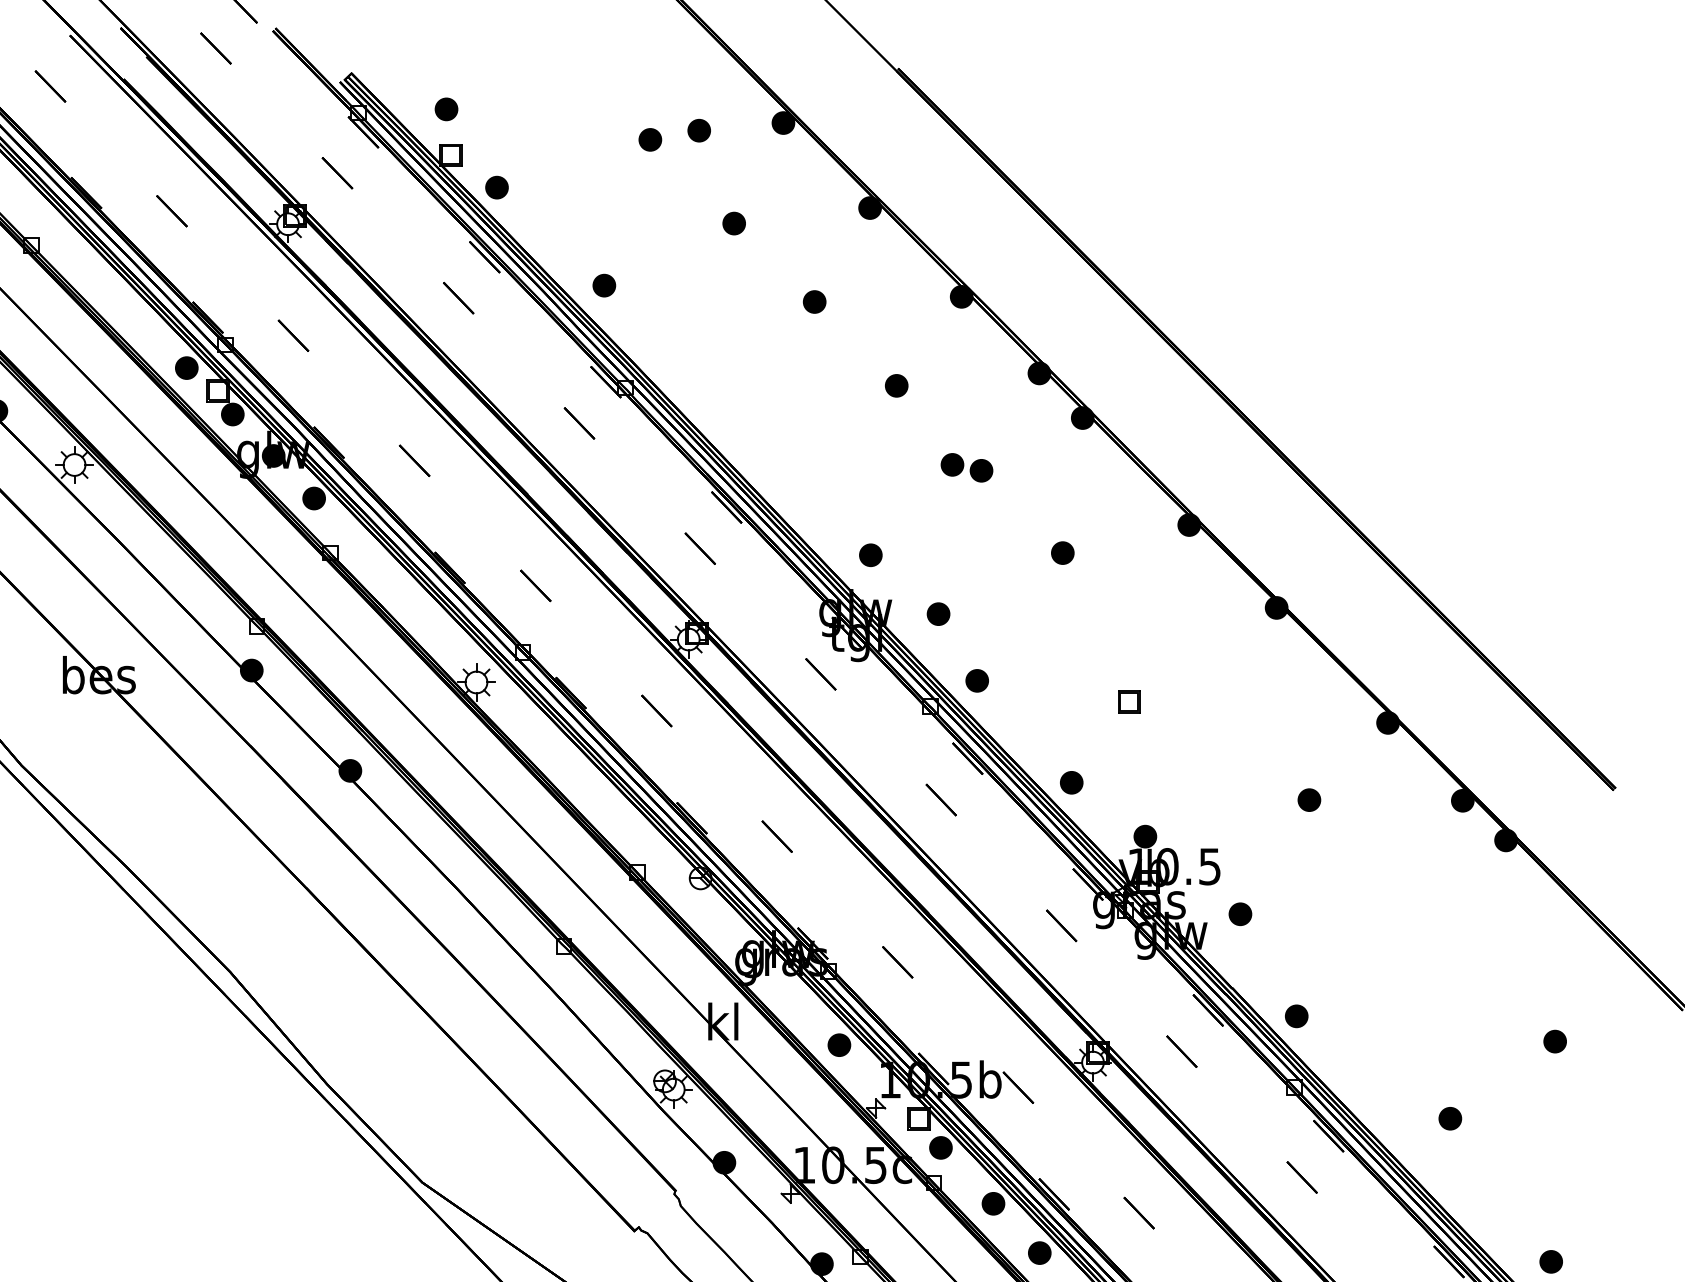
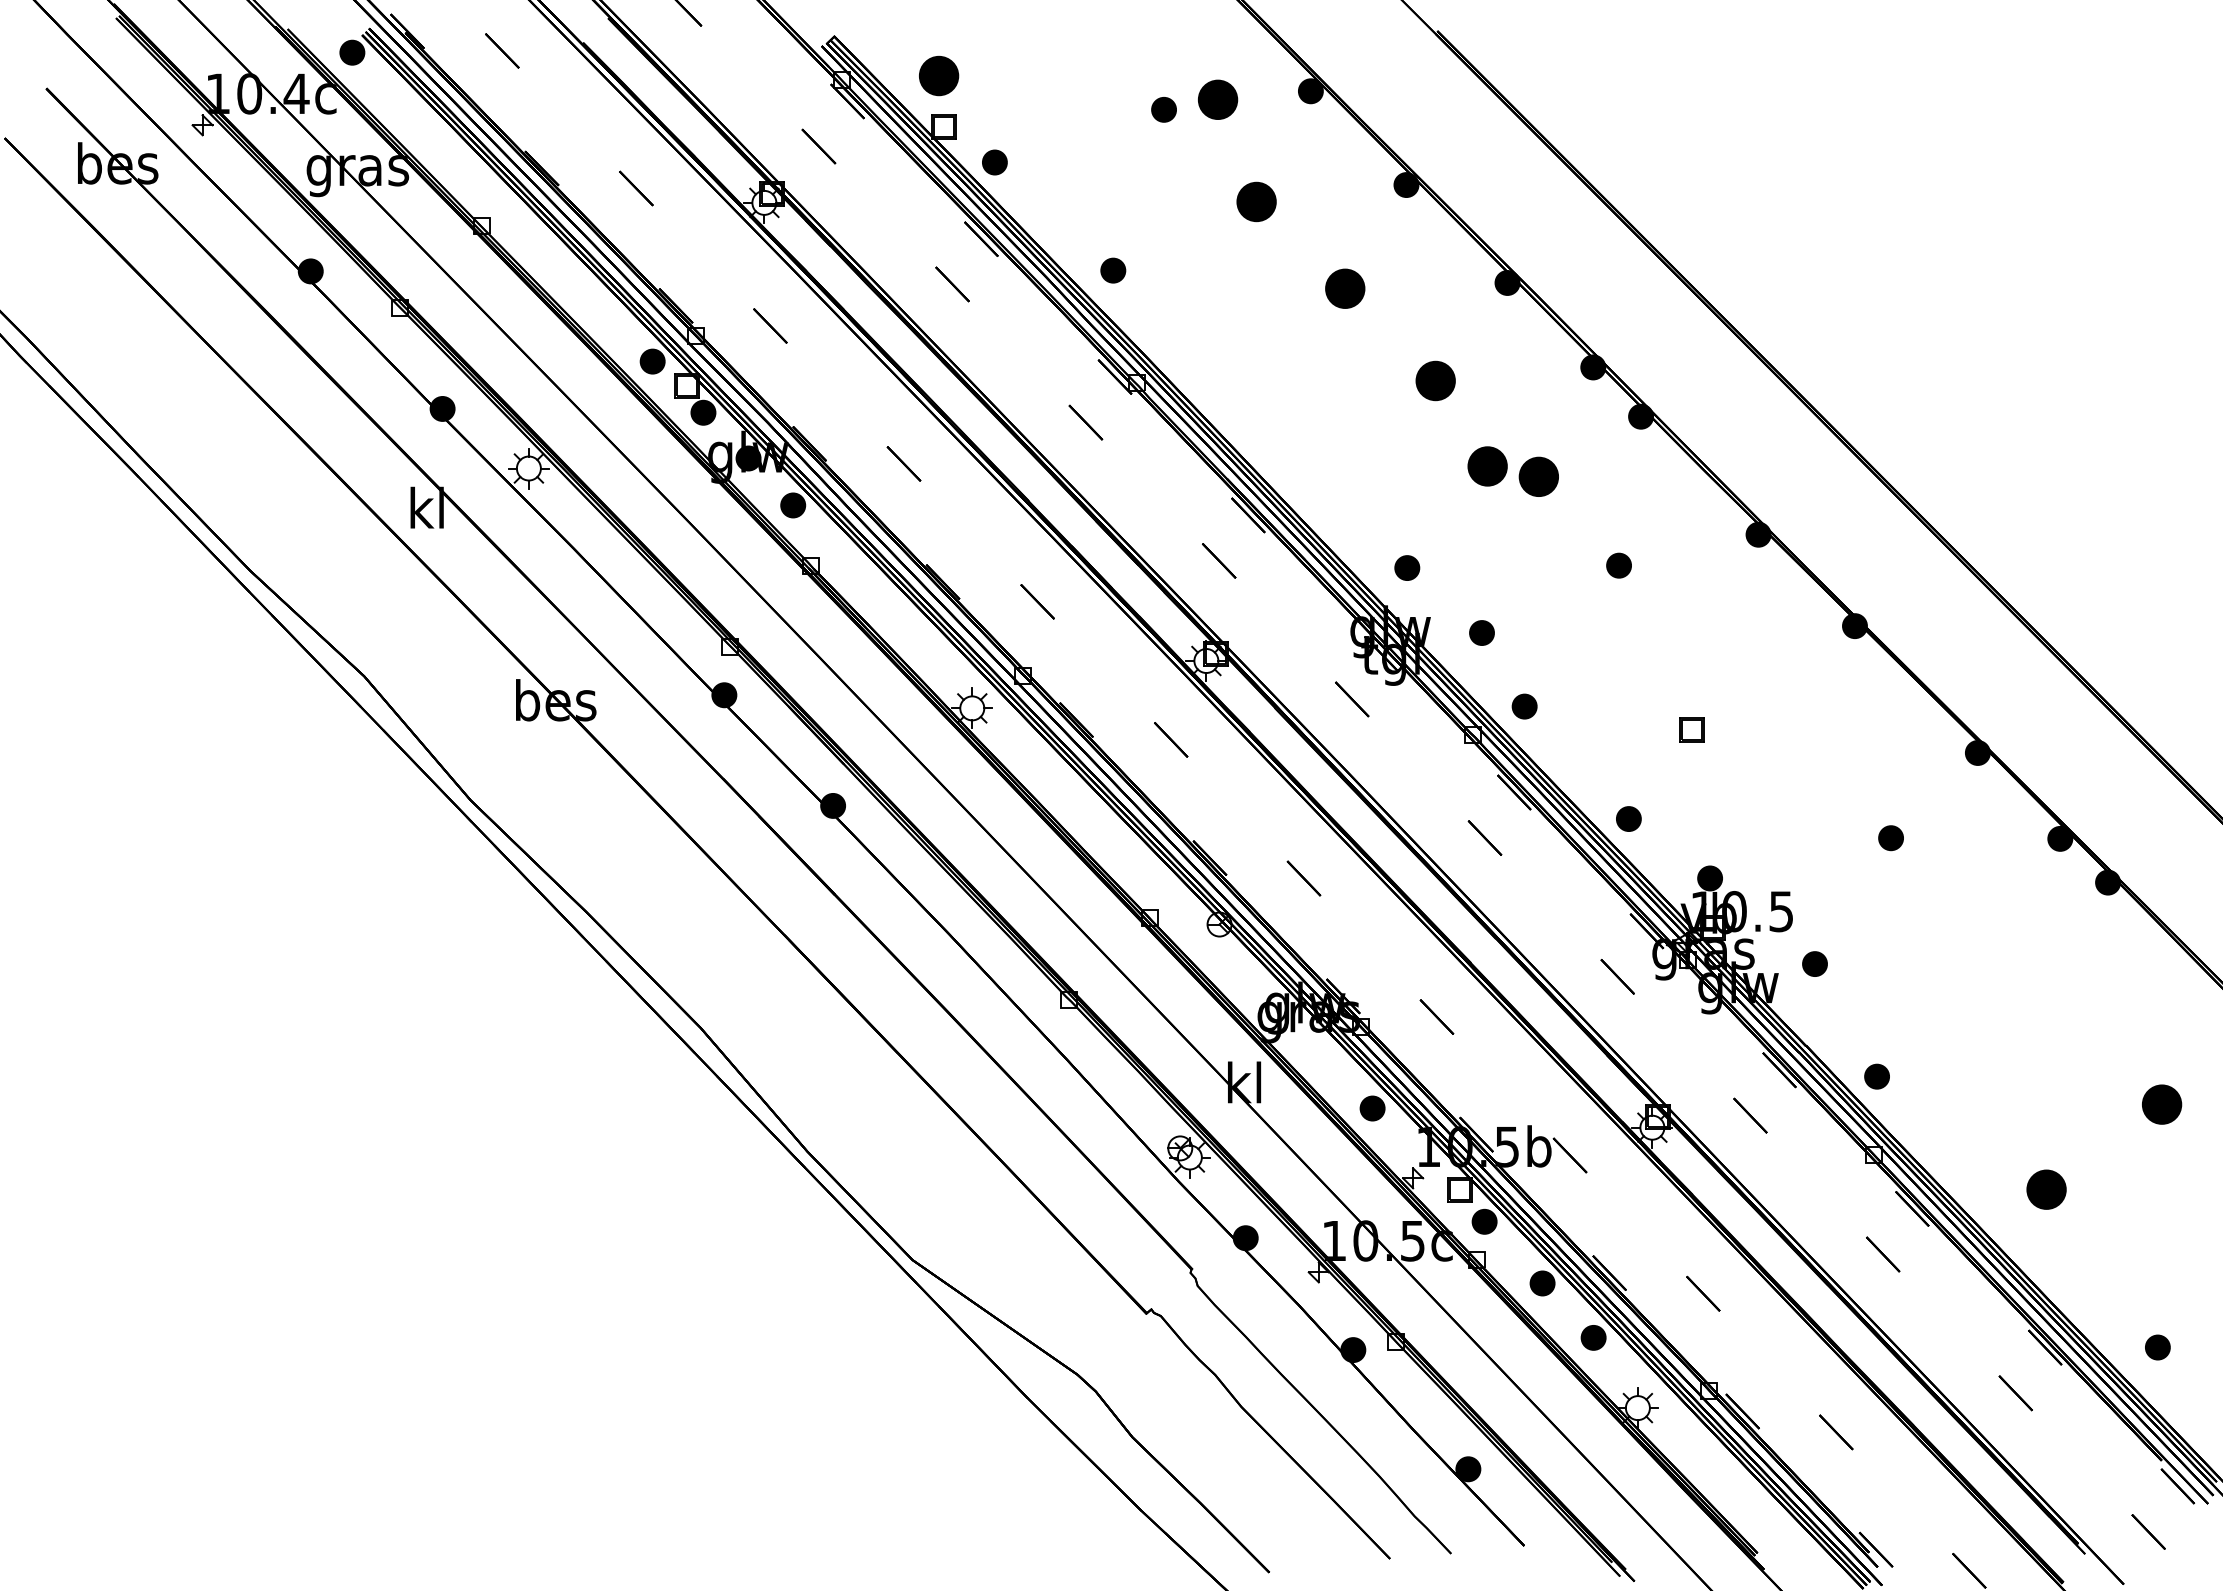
part: (446, 109) -> (939, 76), size x1.6
part: (698, 130) -> (1217, 99), size x1.6
part: (734, 223) -> (1256, 202), size x1.6
part: (814, 301) -> (1345, 288), size x1.6
part: (896, 386) -> (1435, 381), size x1.6
part: (967, 467) -> (1513, 471), size x1.6
part: (1555, 1041) -> (2162, 1104), size x1.6
part: (1450, 1118) -> (2046, 1189), size x1.6

